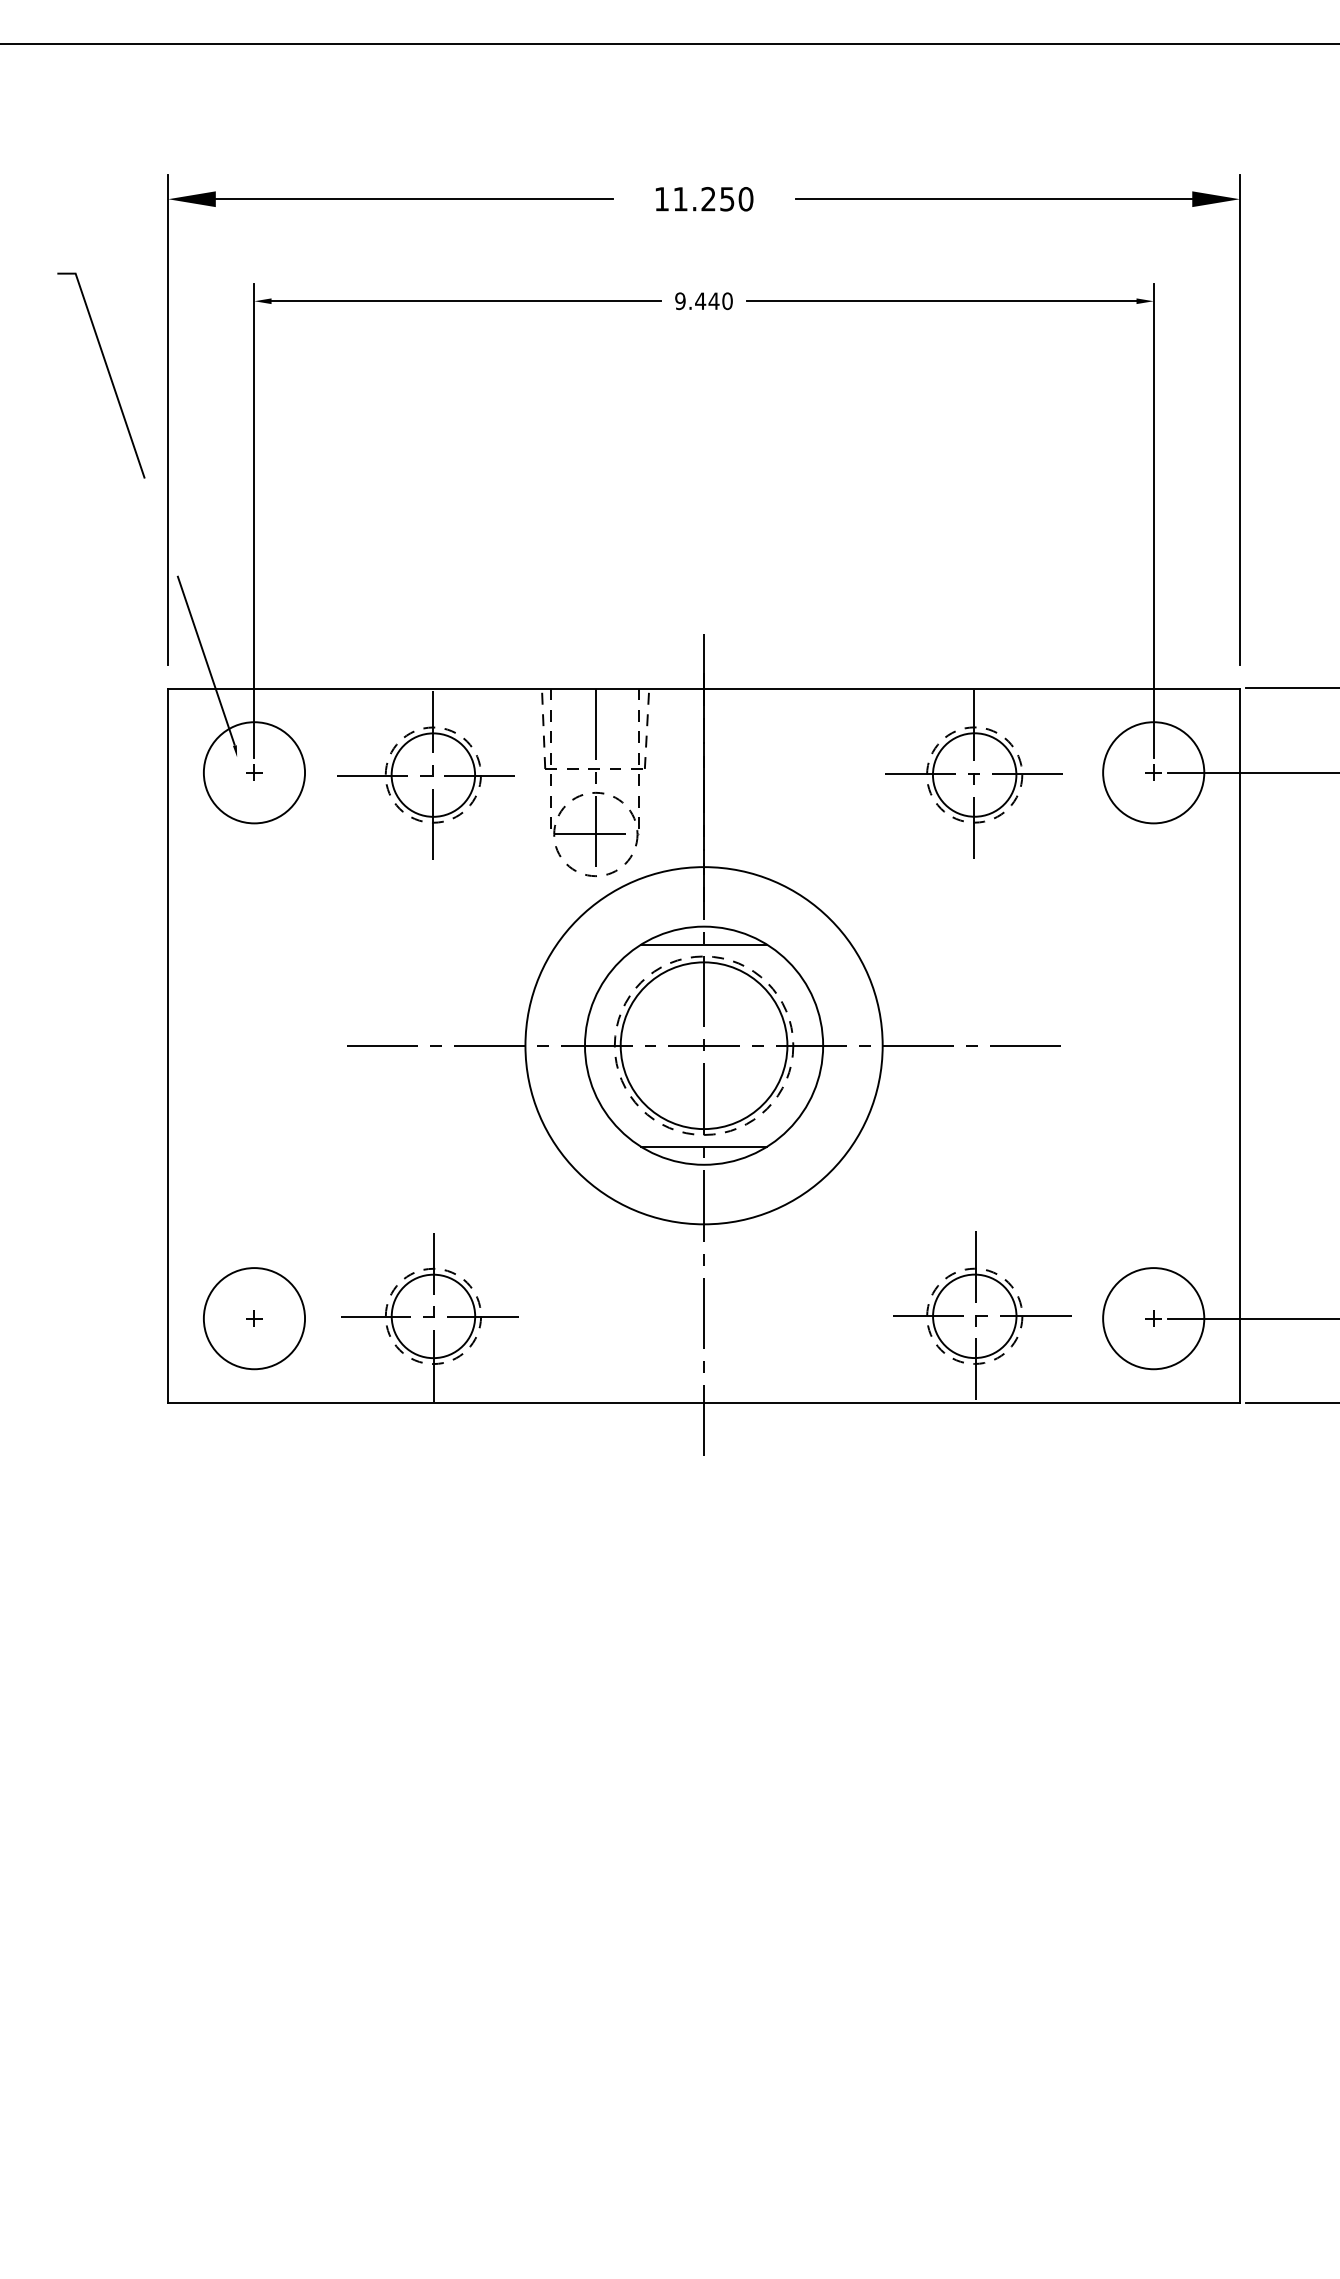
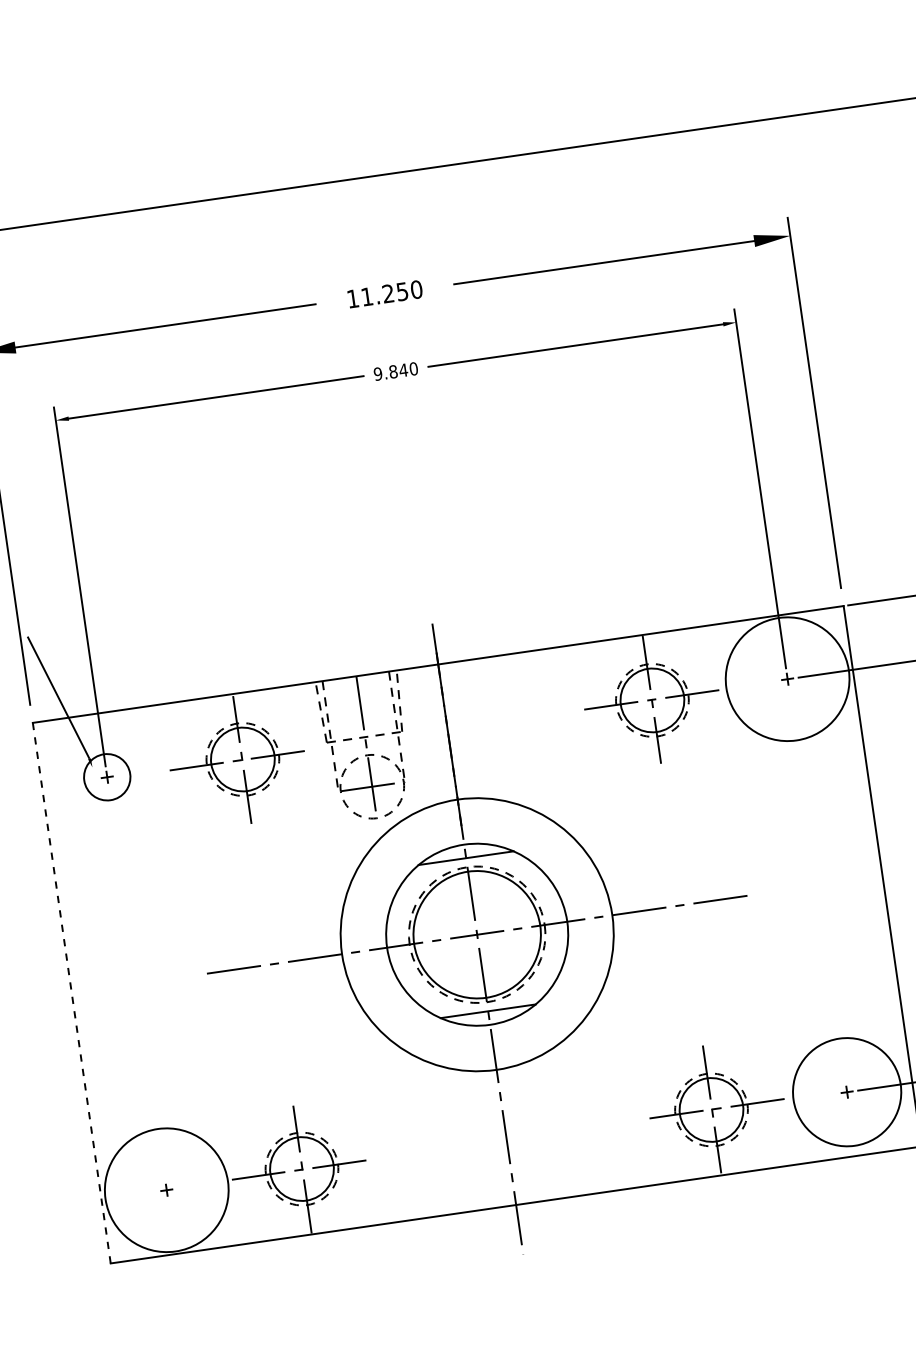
text: (700, 301) -> (393, 372), 9.440 -> 9.840
circle: (254, 772) -> (107, 777), size x0.6
circle: (1153, 772) -> (787, 679), size x1.6
line: (168, 1045) -> (71, 992), solid -> dashed
circle: (254, 1318) -> (166, 1190), size x1.6
circle: (1153, 1318) -> (846, 1092), size x1.4

